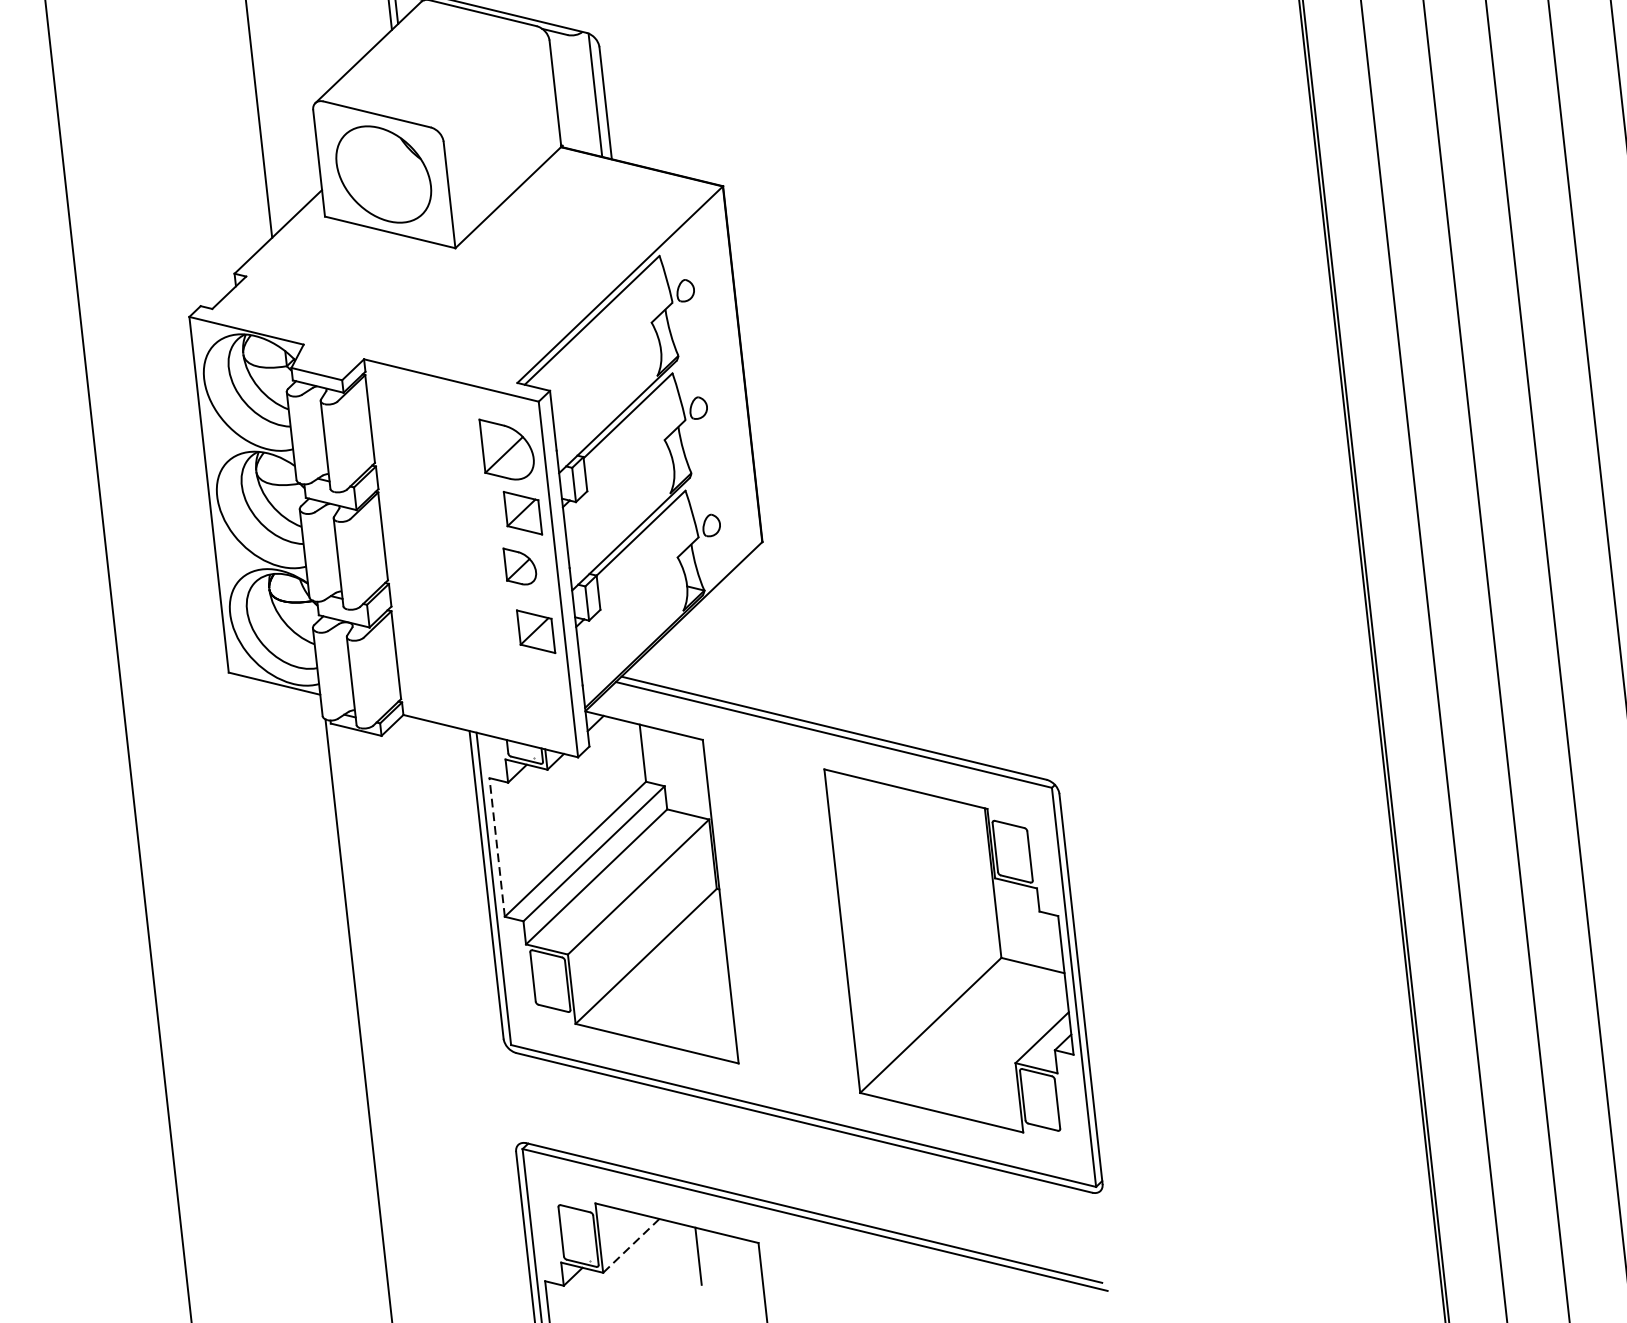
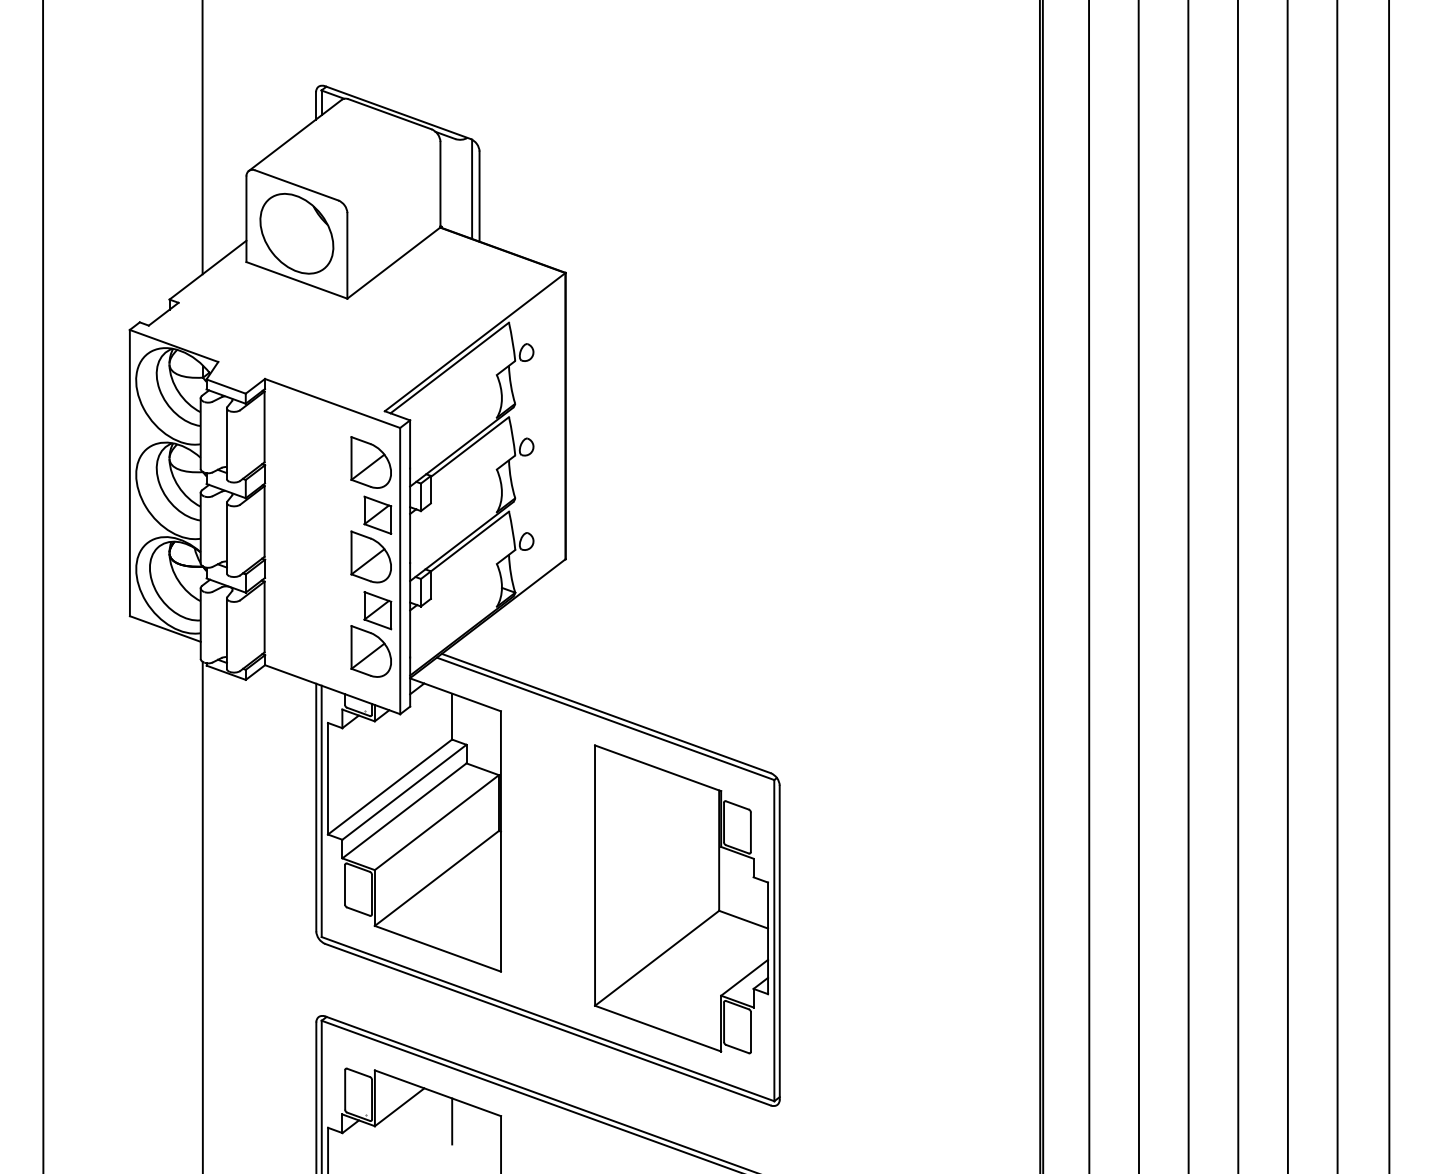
part: (519, 565) -> (370, 556), size x1.67
part: (532, 683) -> (370, 651), added
line: (496, 847) -> (327, 778), dashed -> solid
line: (631, 1246) -> (399, 1107), dashed -> solid

